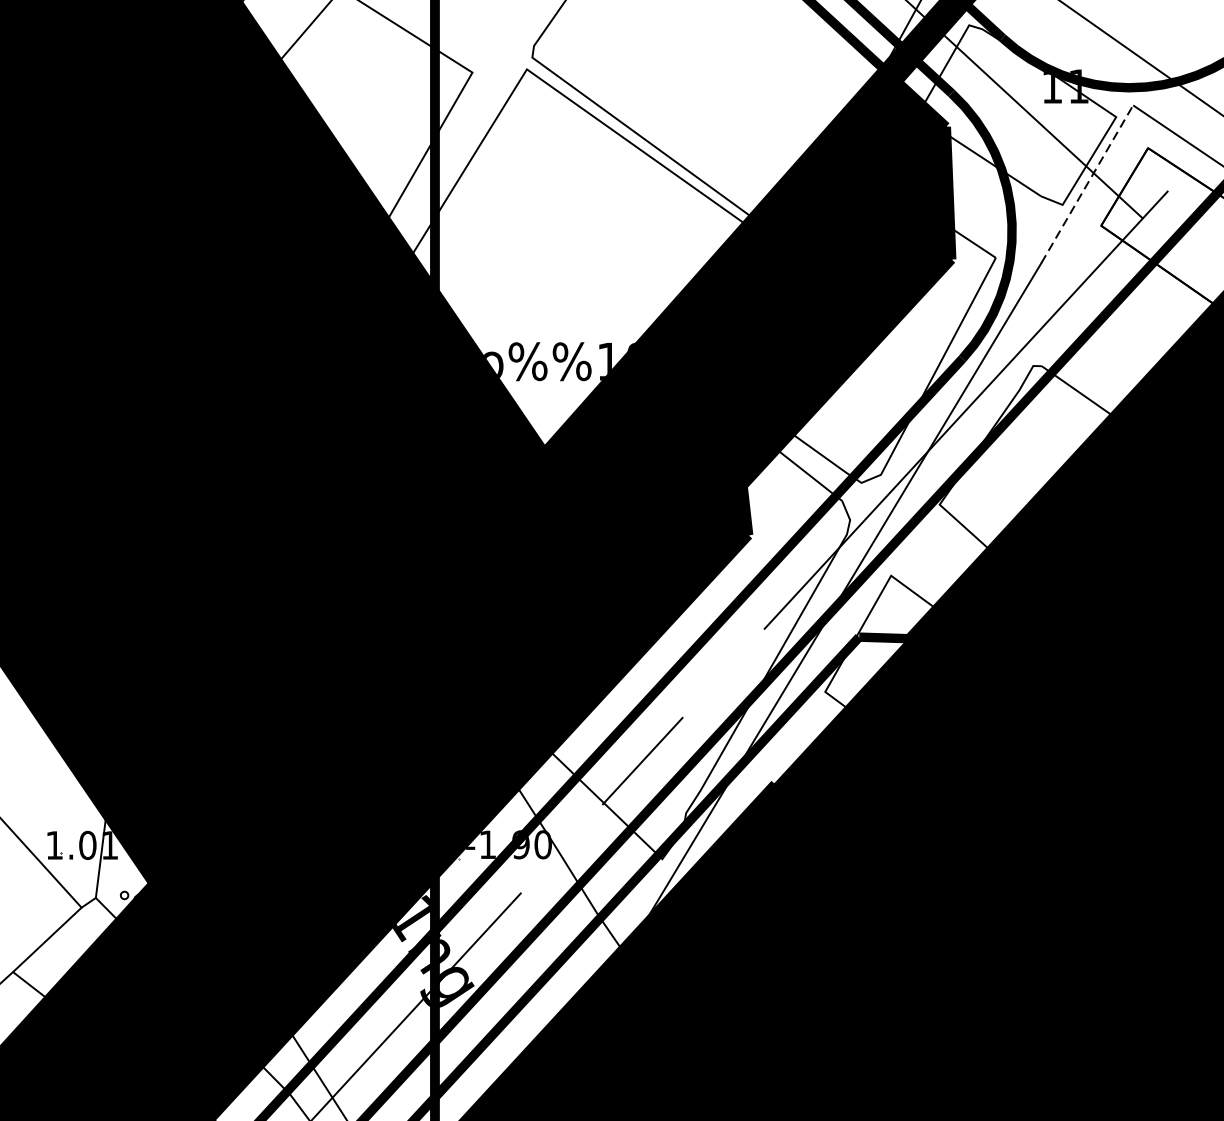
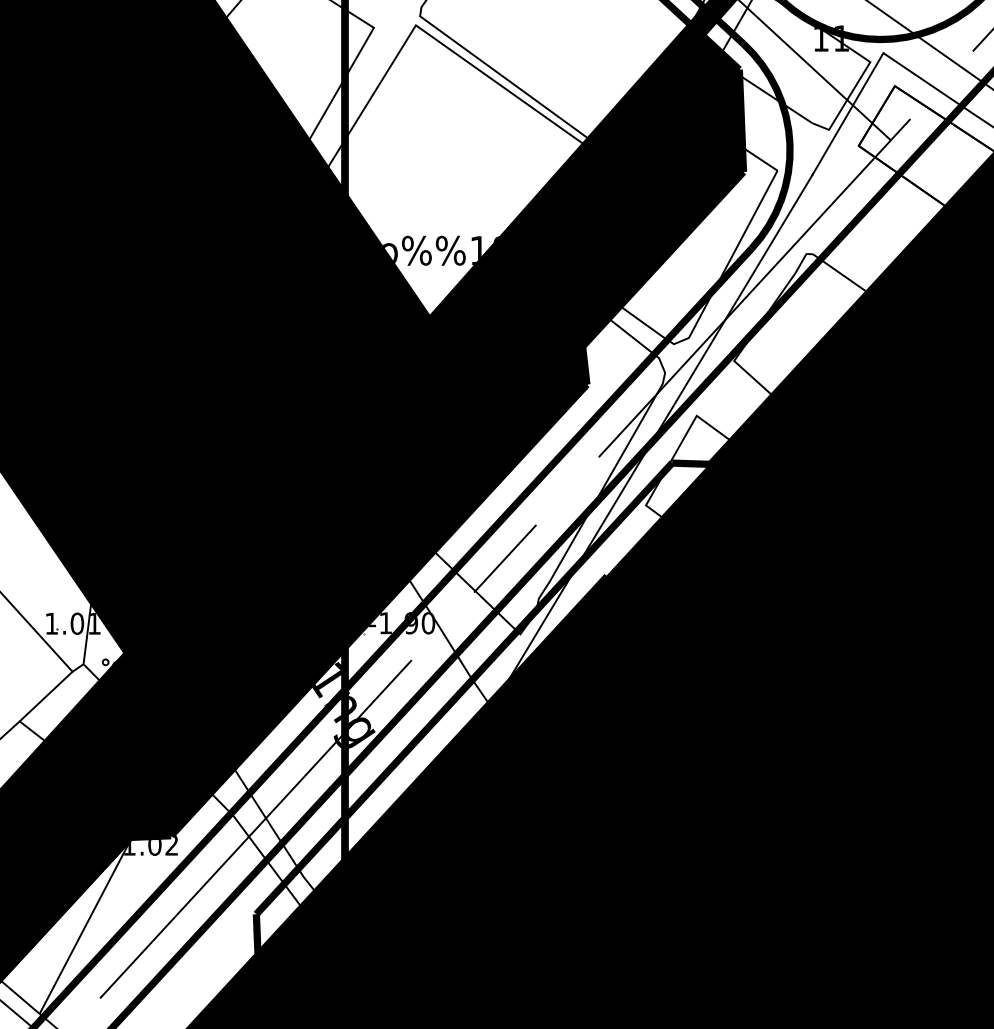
line: (1087, 183) -> (848, 113), dashed -> solid

